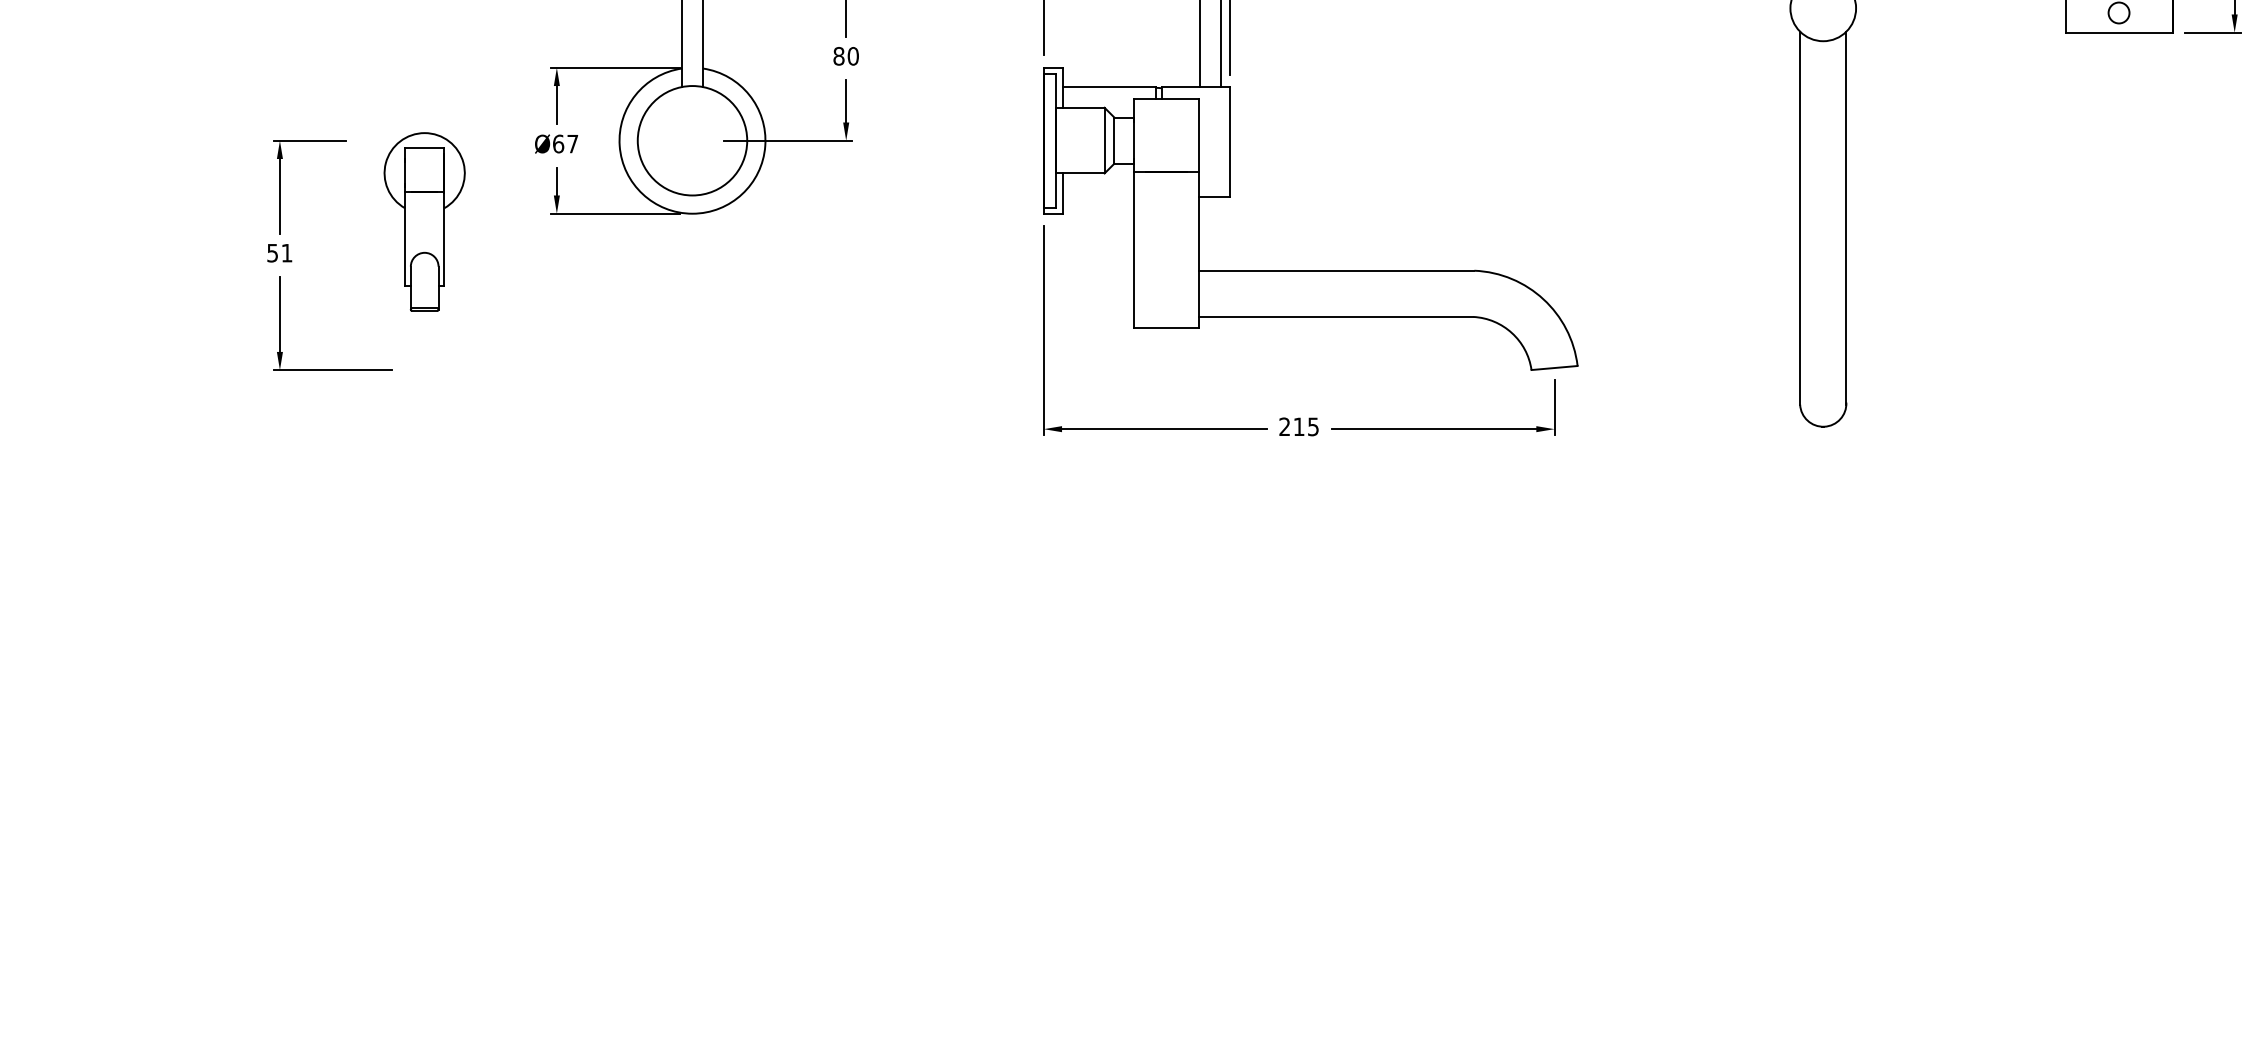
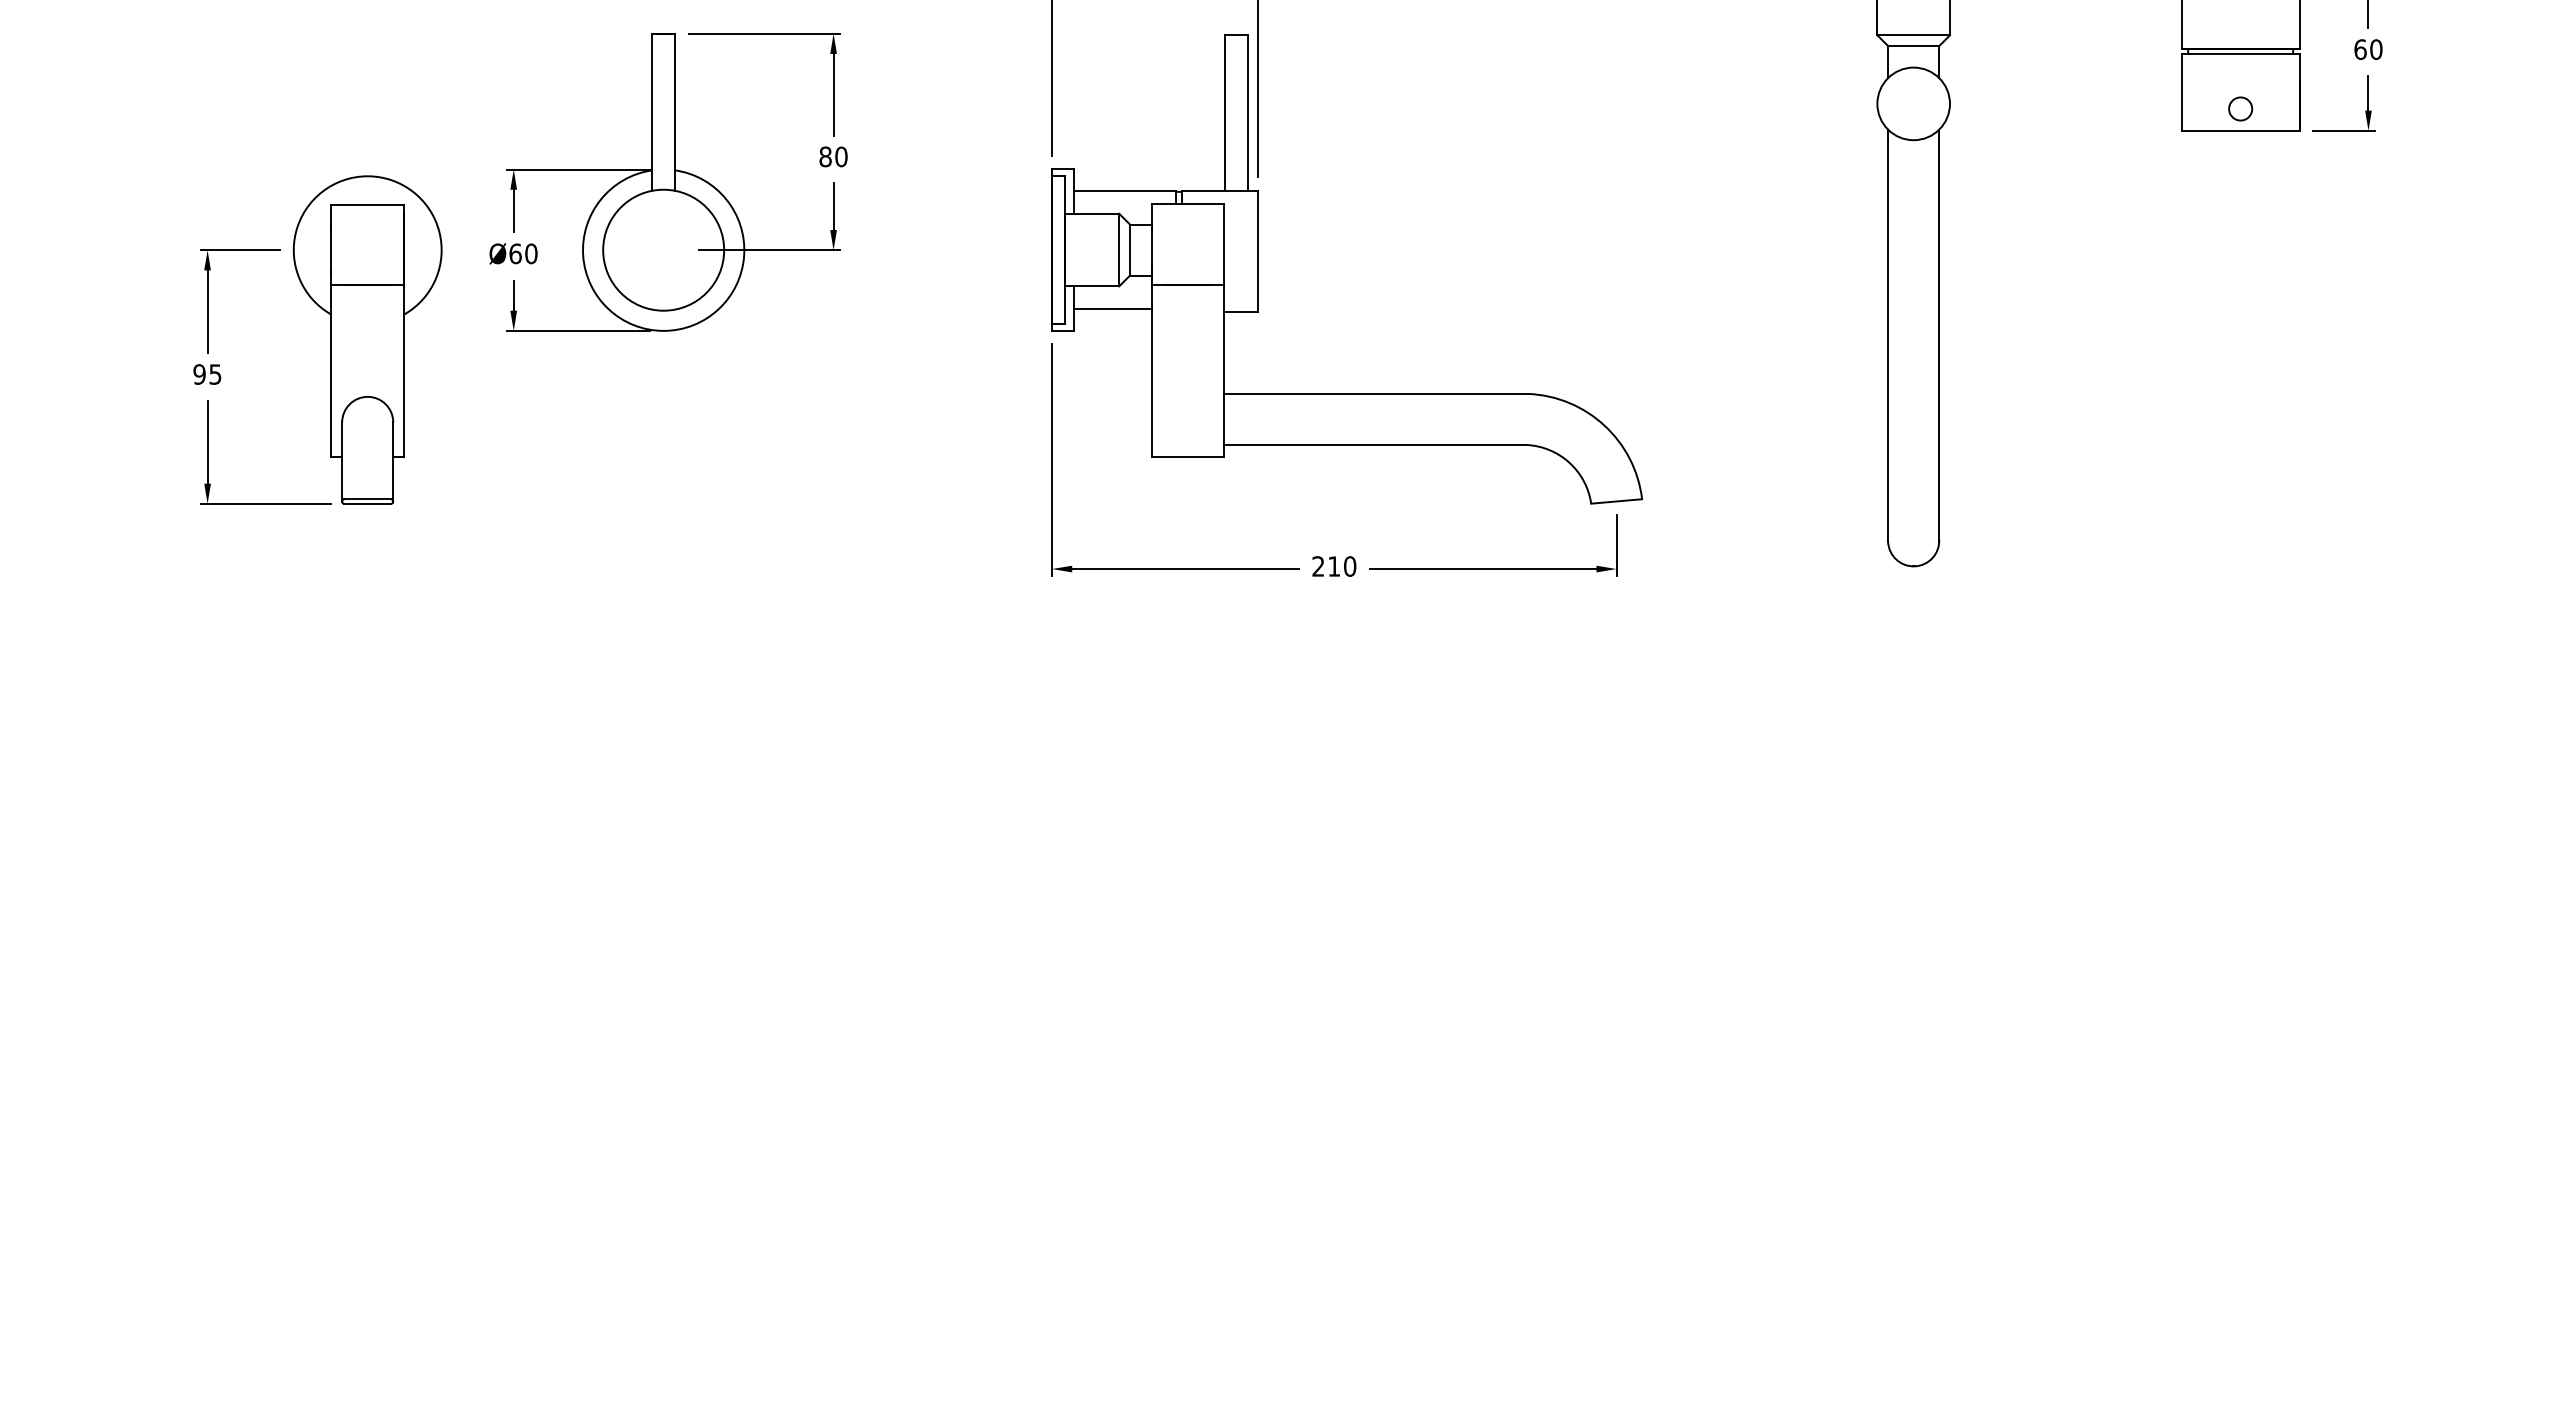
text: (572, 143) -> (531, 253), Ø67 -> Ø60
line: (1098, 194) -> (1112, 309), added
part: (424, 221) -> (367, 339), size x1.67
text: (279, 253) -> (207, 374), 51 -> 95
text: (1313, 426) -> (1350, 566), 215 -> 210

